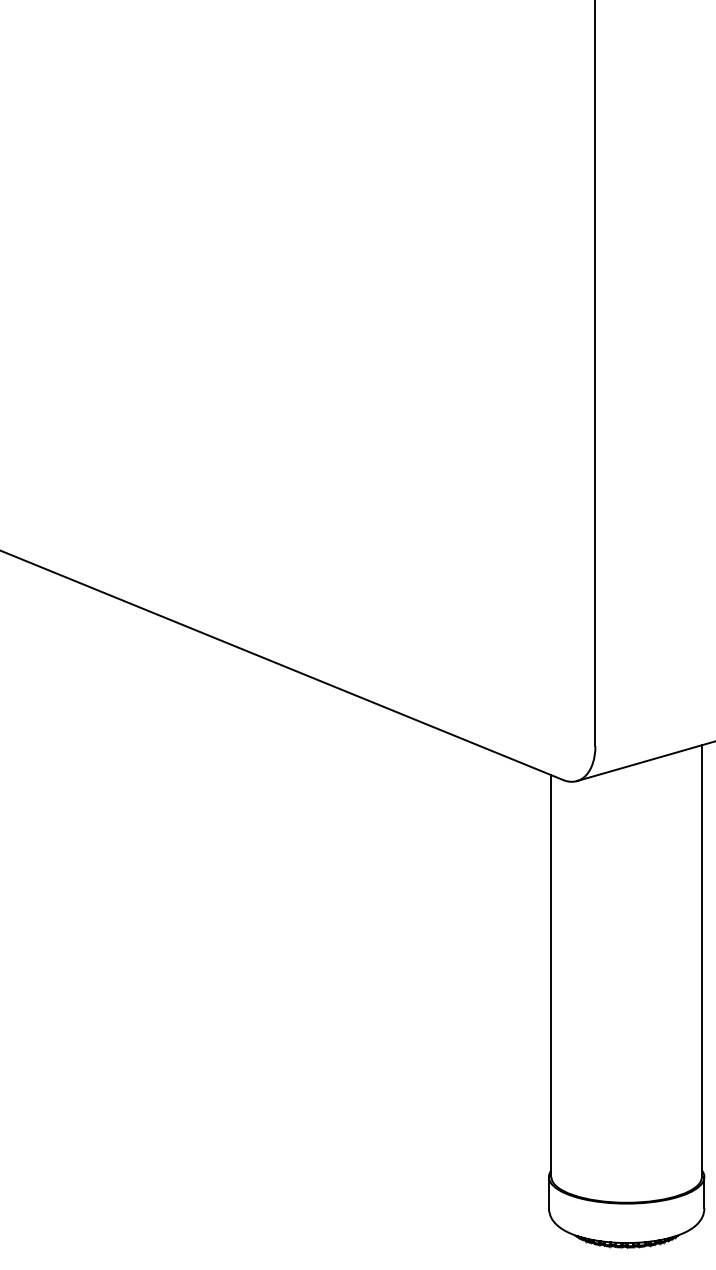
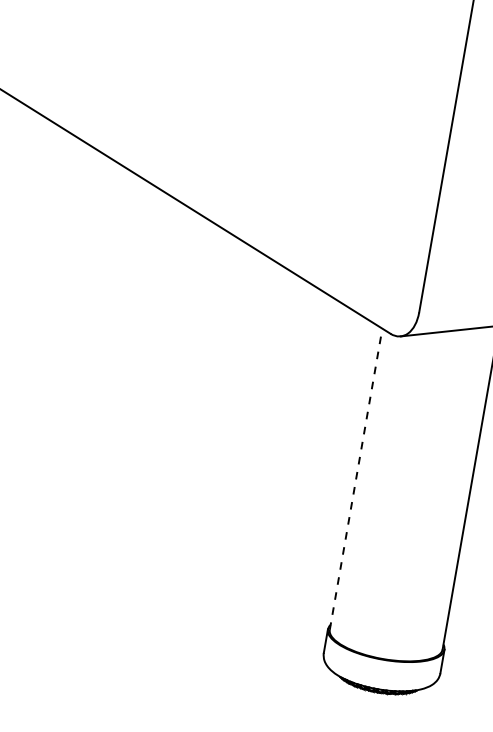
line: (551, 976) -> (356, 479), solid -> dashed

